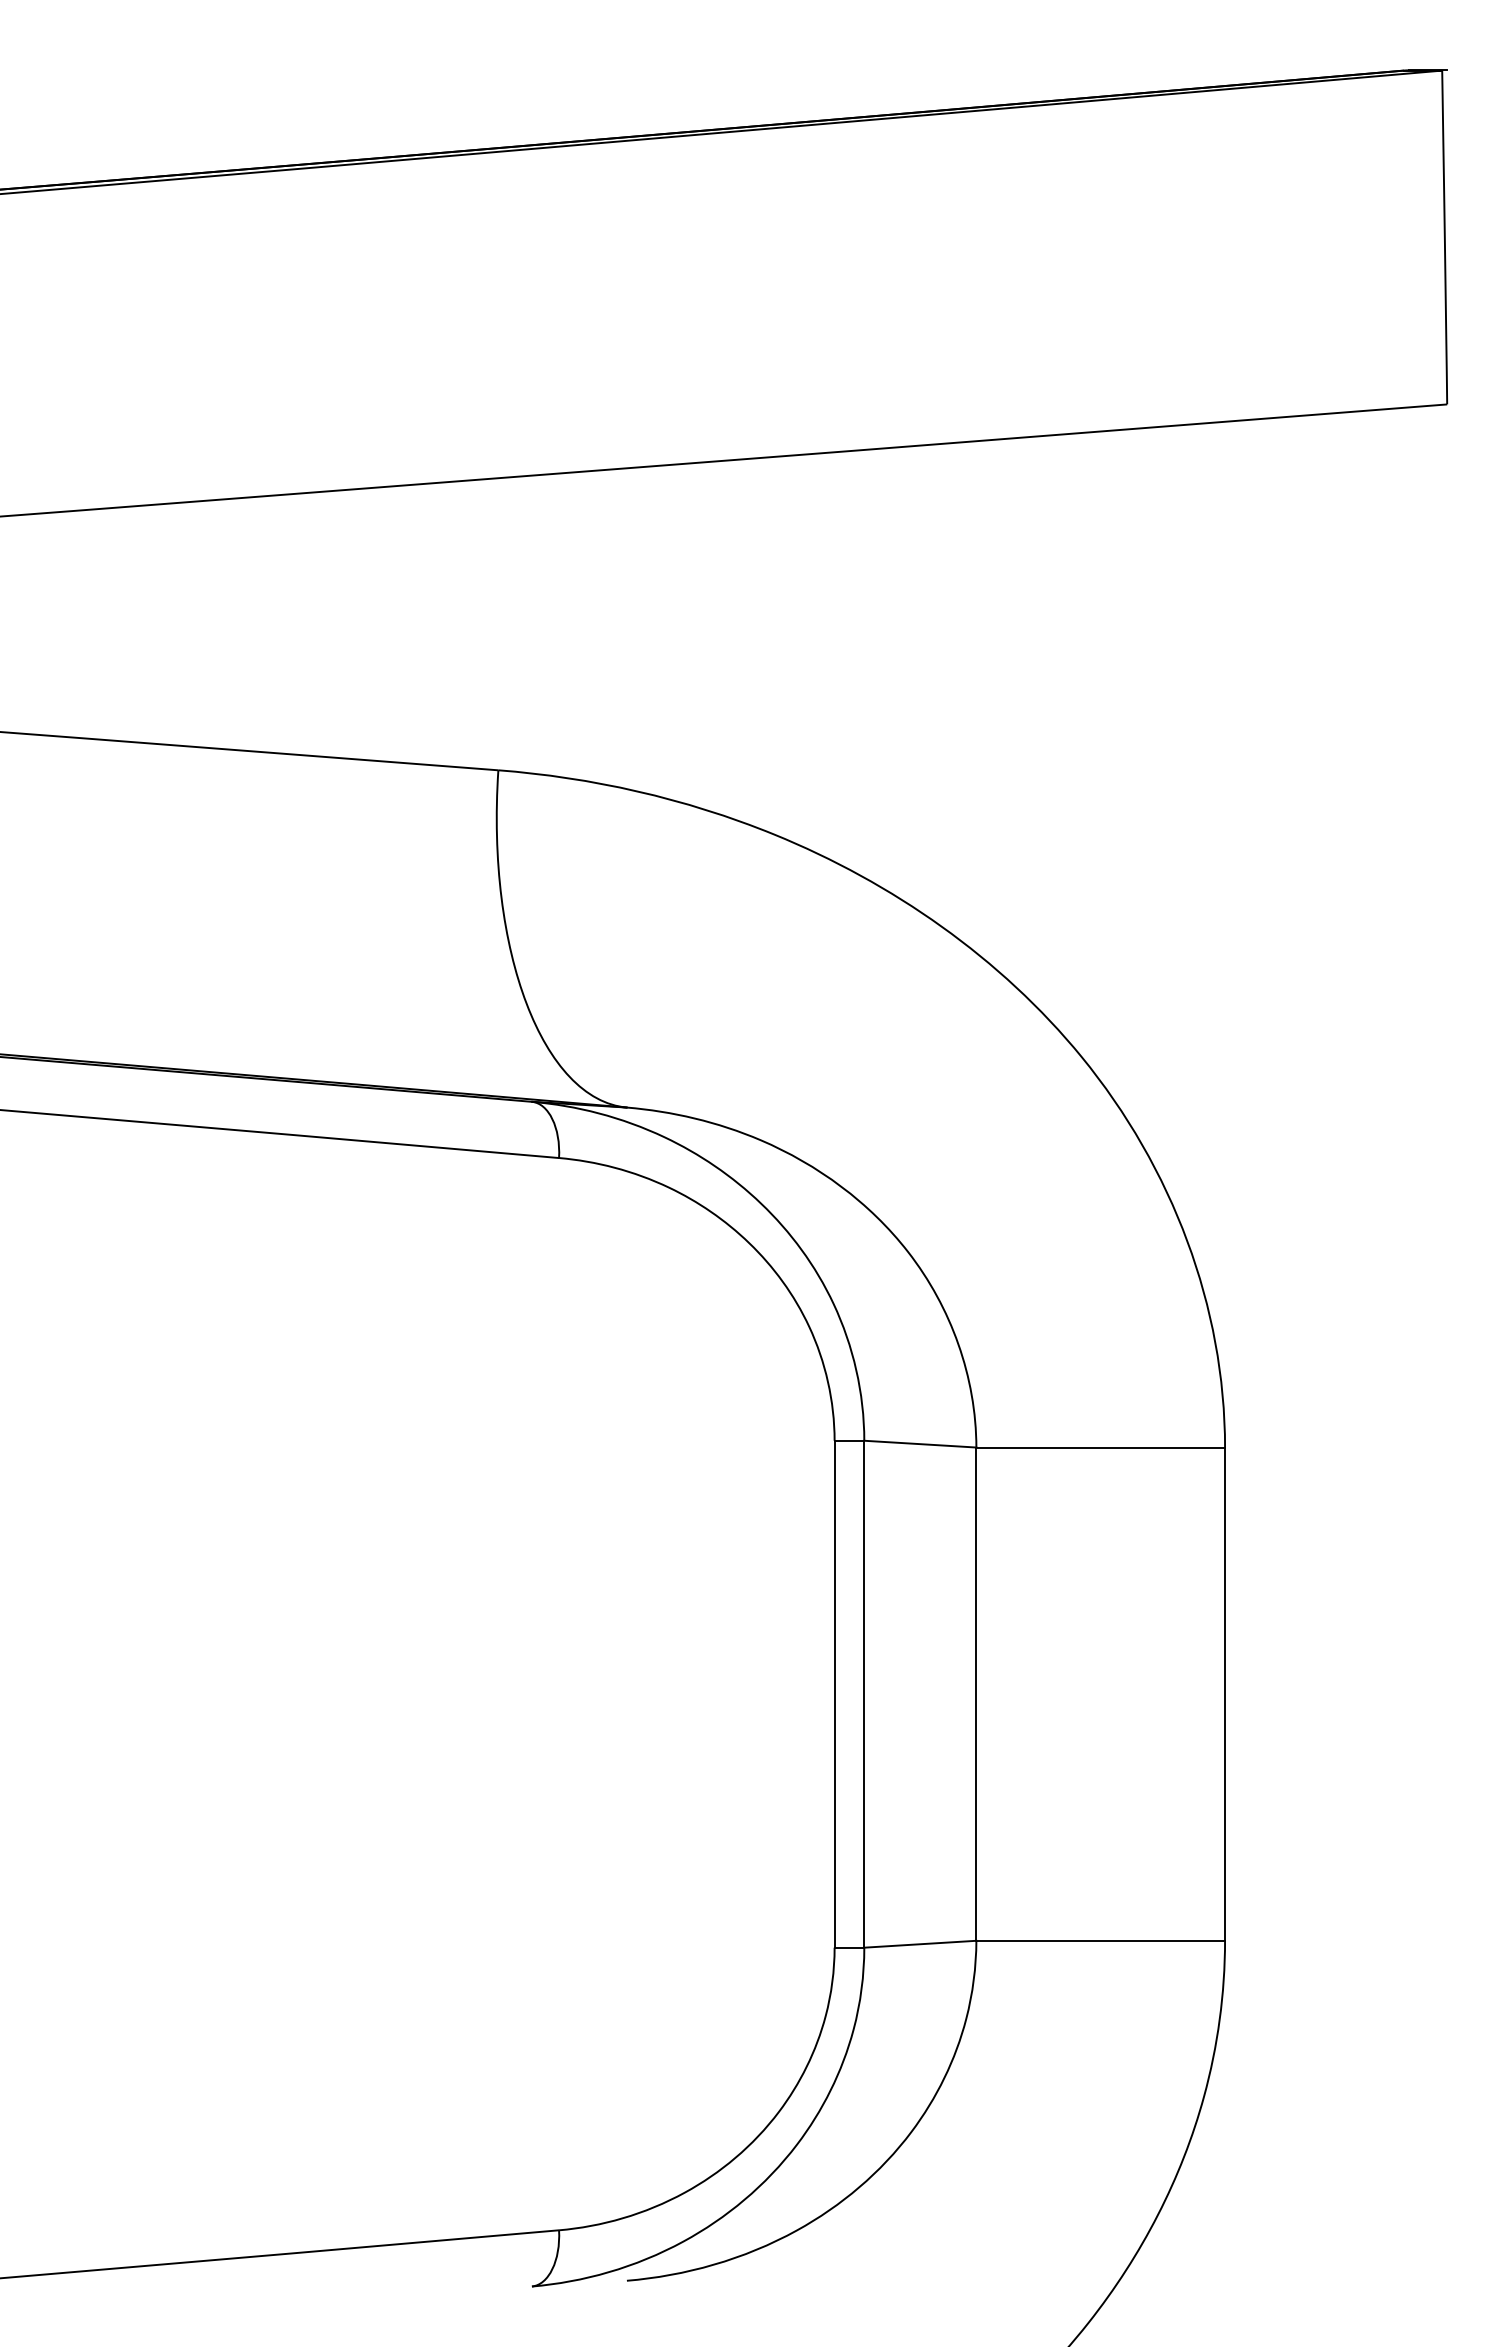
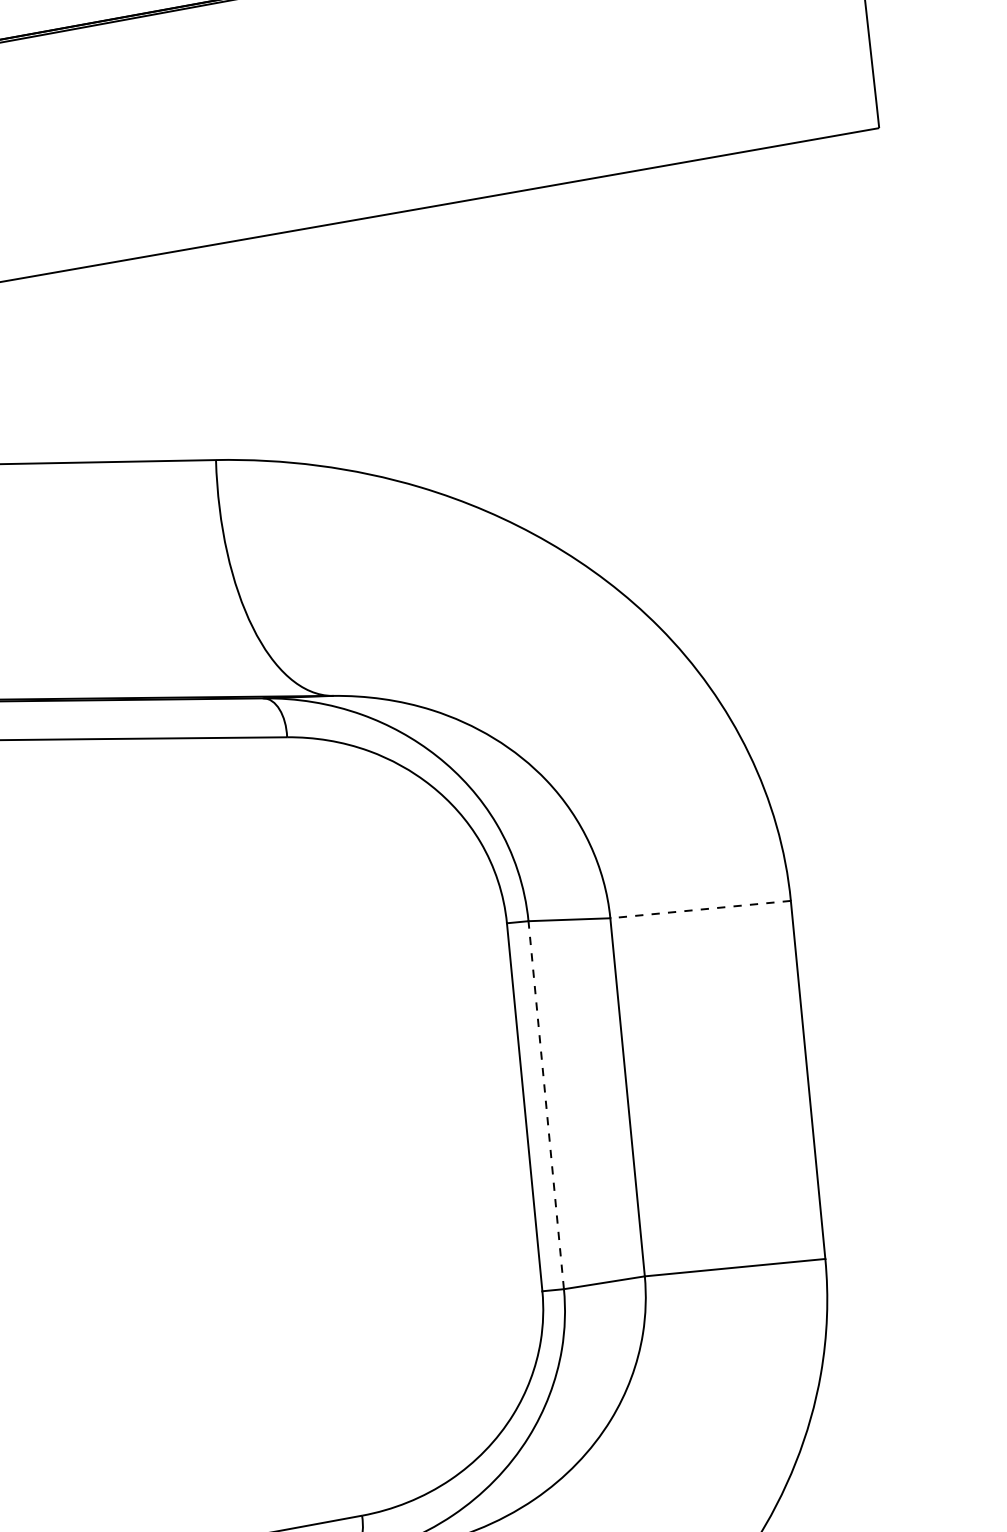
line: (1100, 1447) -> (700, 909), solid -> dashed
line: (864, 1693) -> (546, 1104), solid -> dashed

